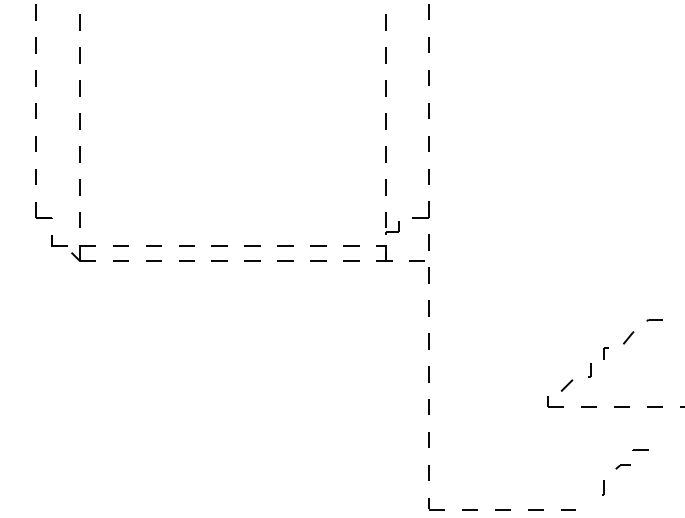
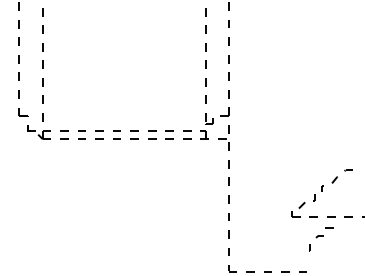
curve: (626, 466) -> (321, 236), moved

